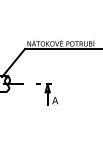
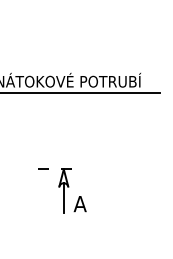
part: (47, 94) -> (63, 191), moved

